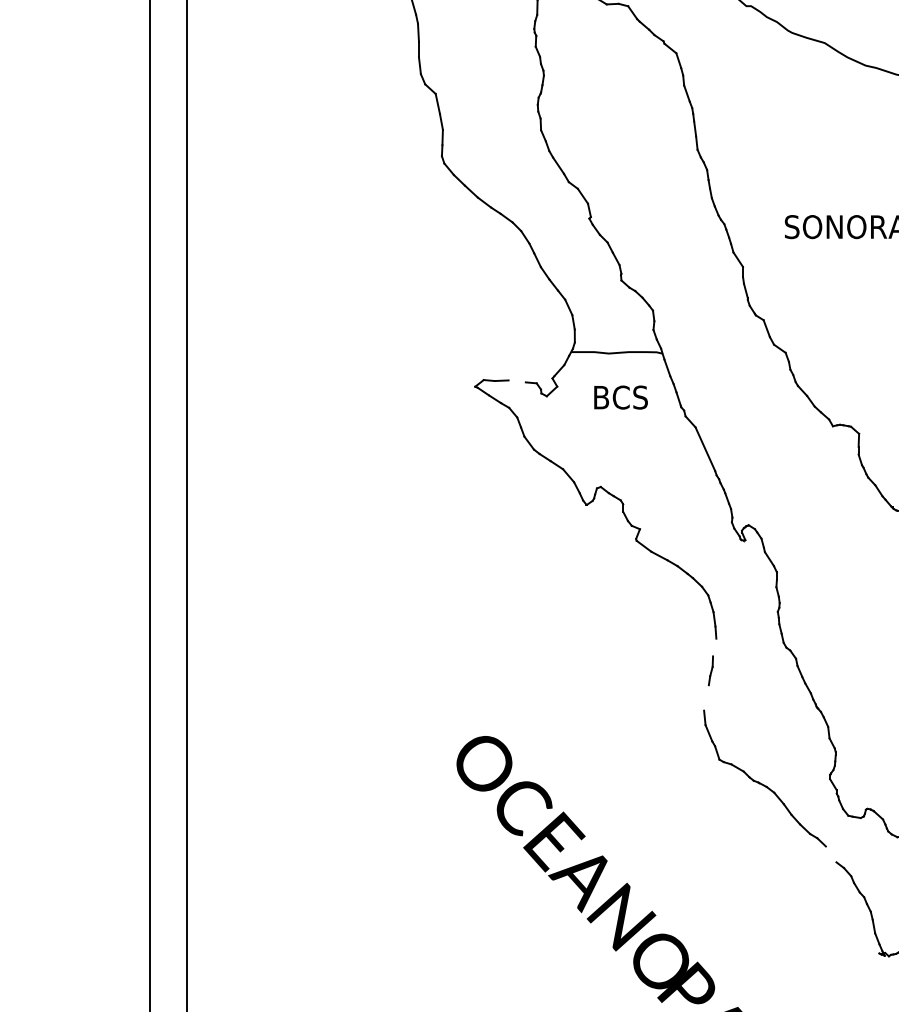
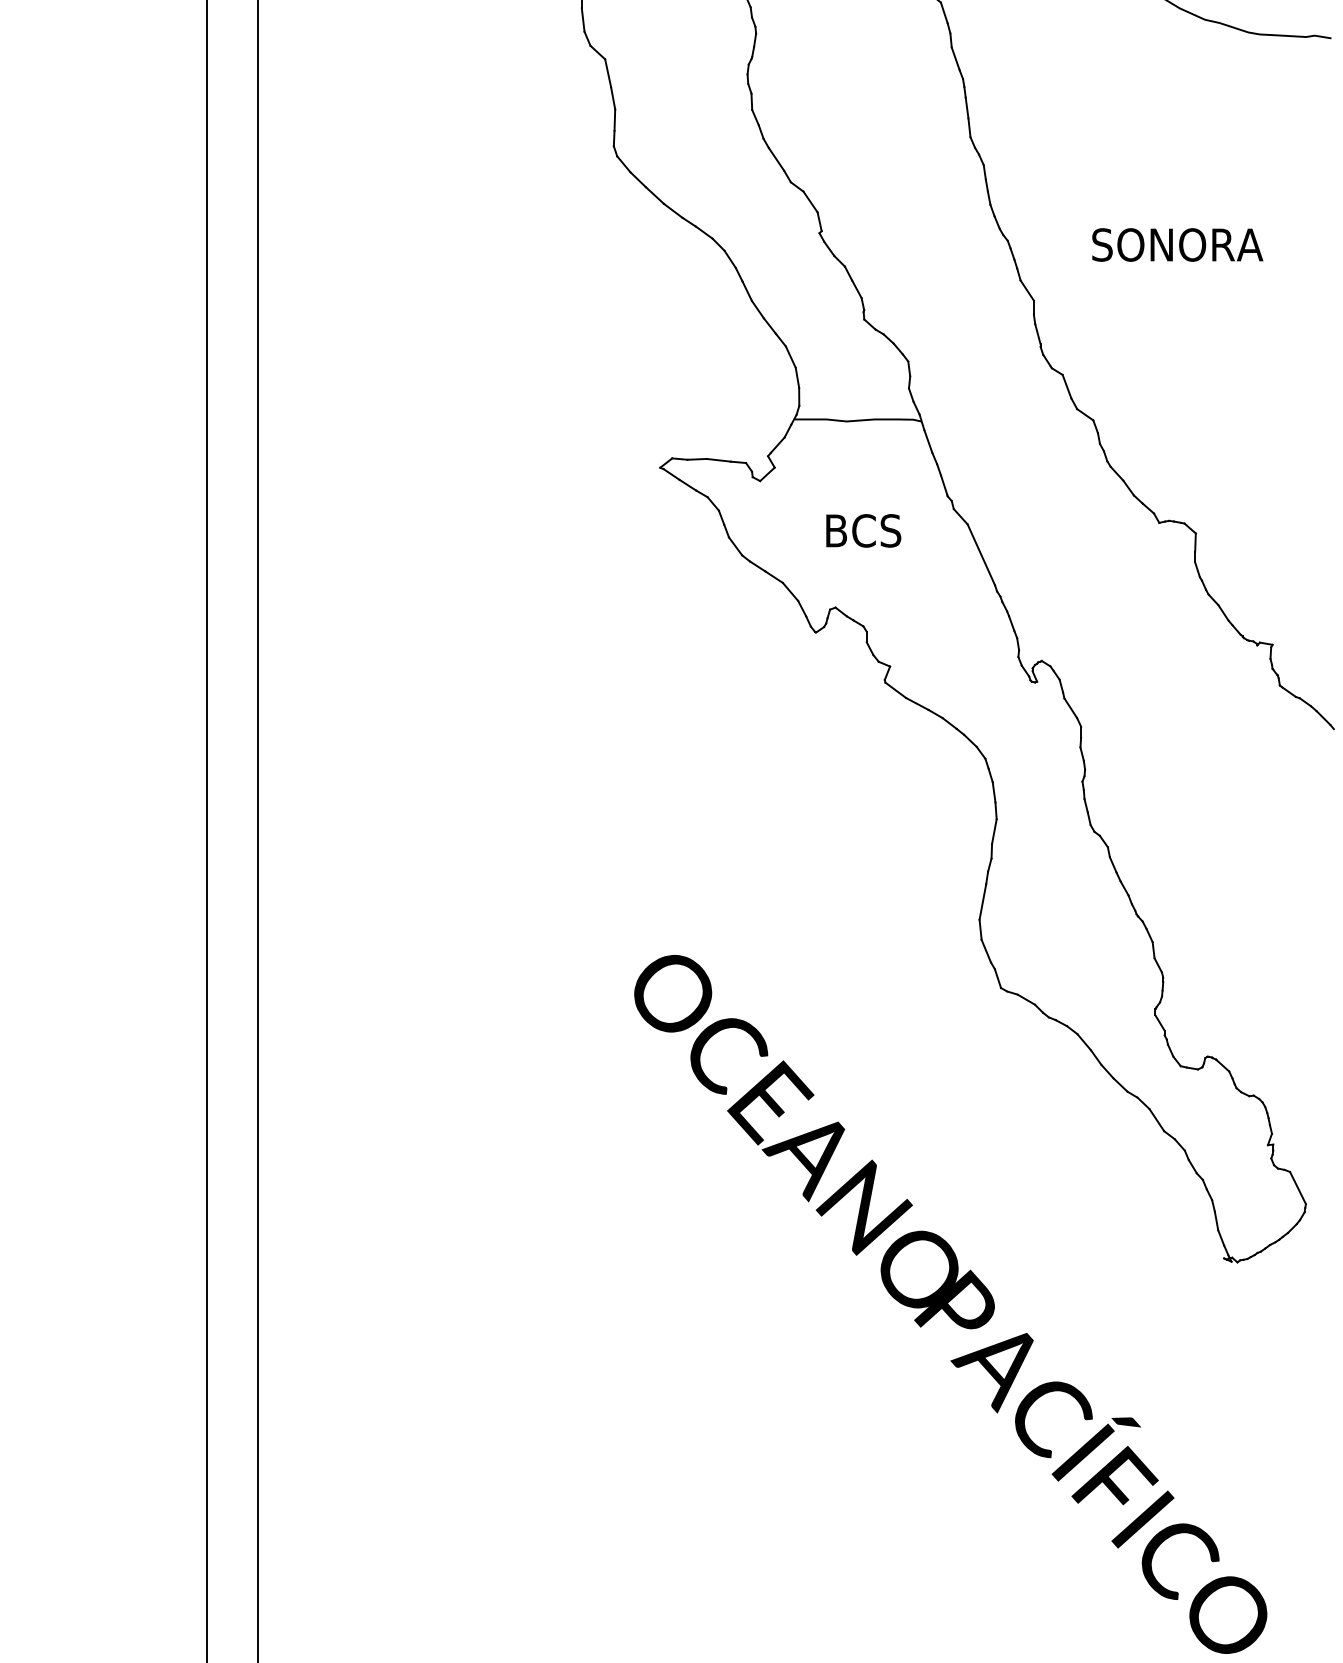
line: (516, 380) -> (718, 459), added
text: (620, 397) -> (863, 530), moved
line: (714, 647) -> (994, 831), added
line: (706, 697) -> (982, 901), added
line: (830, 854) -> (1156, 1120), added

